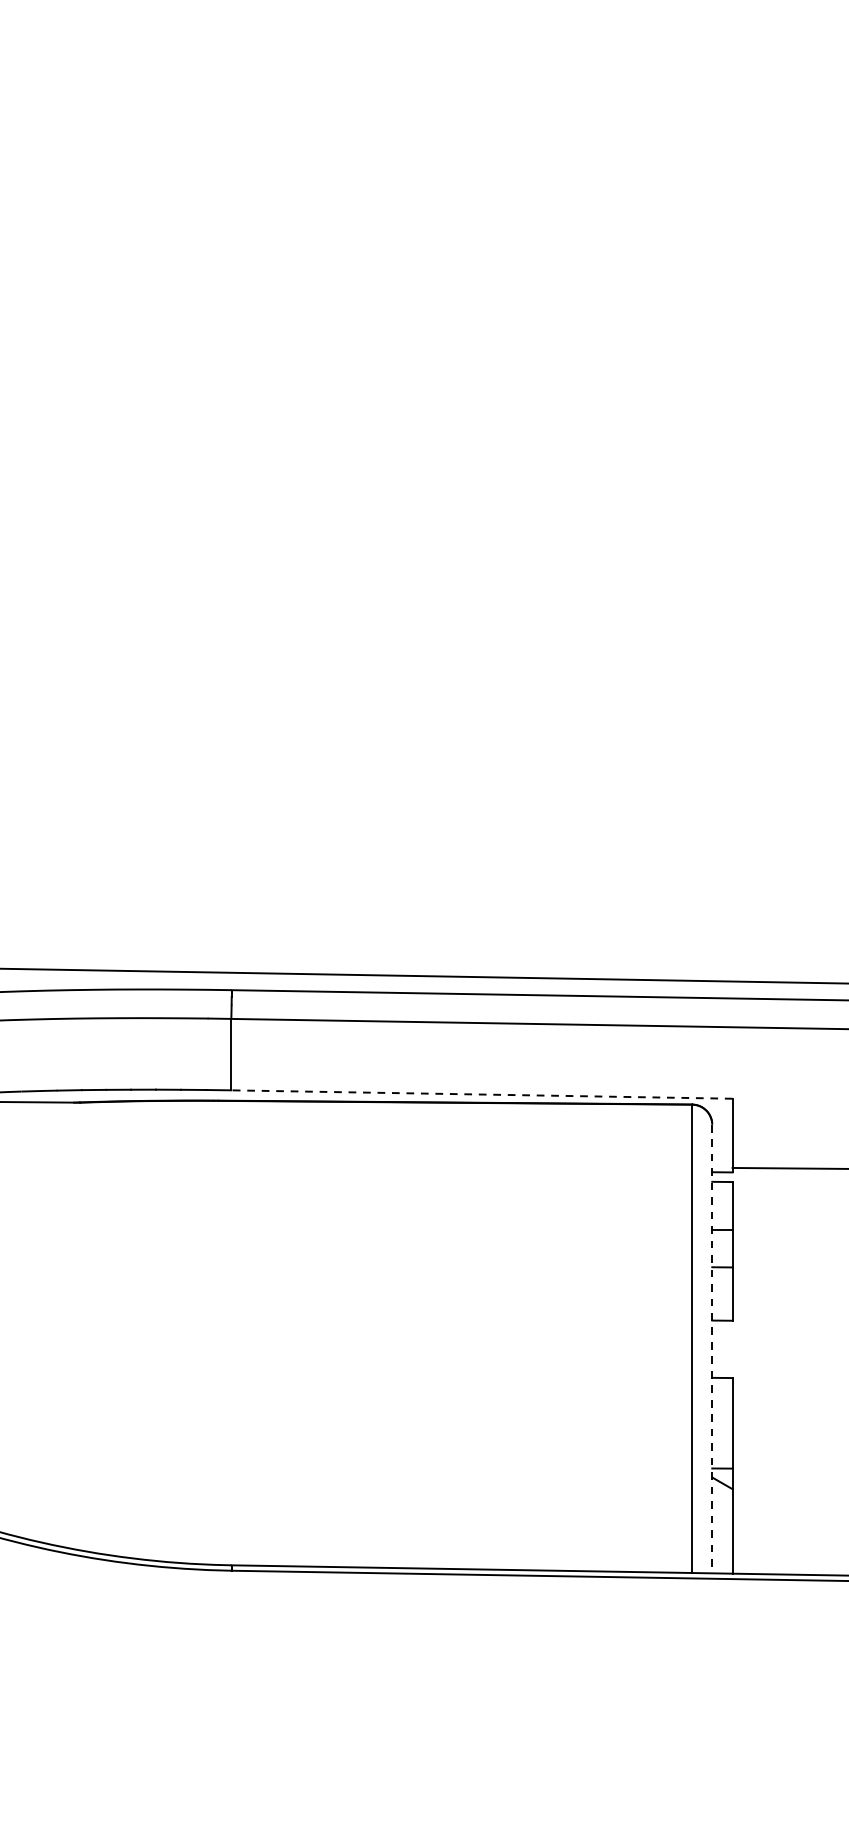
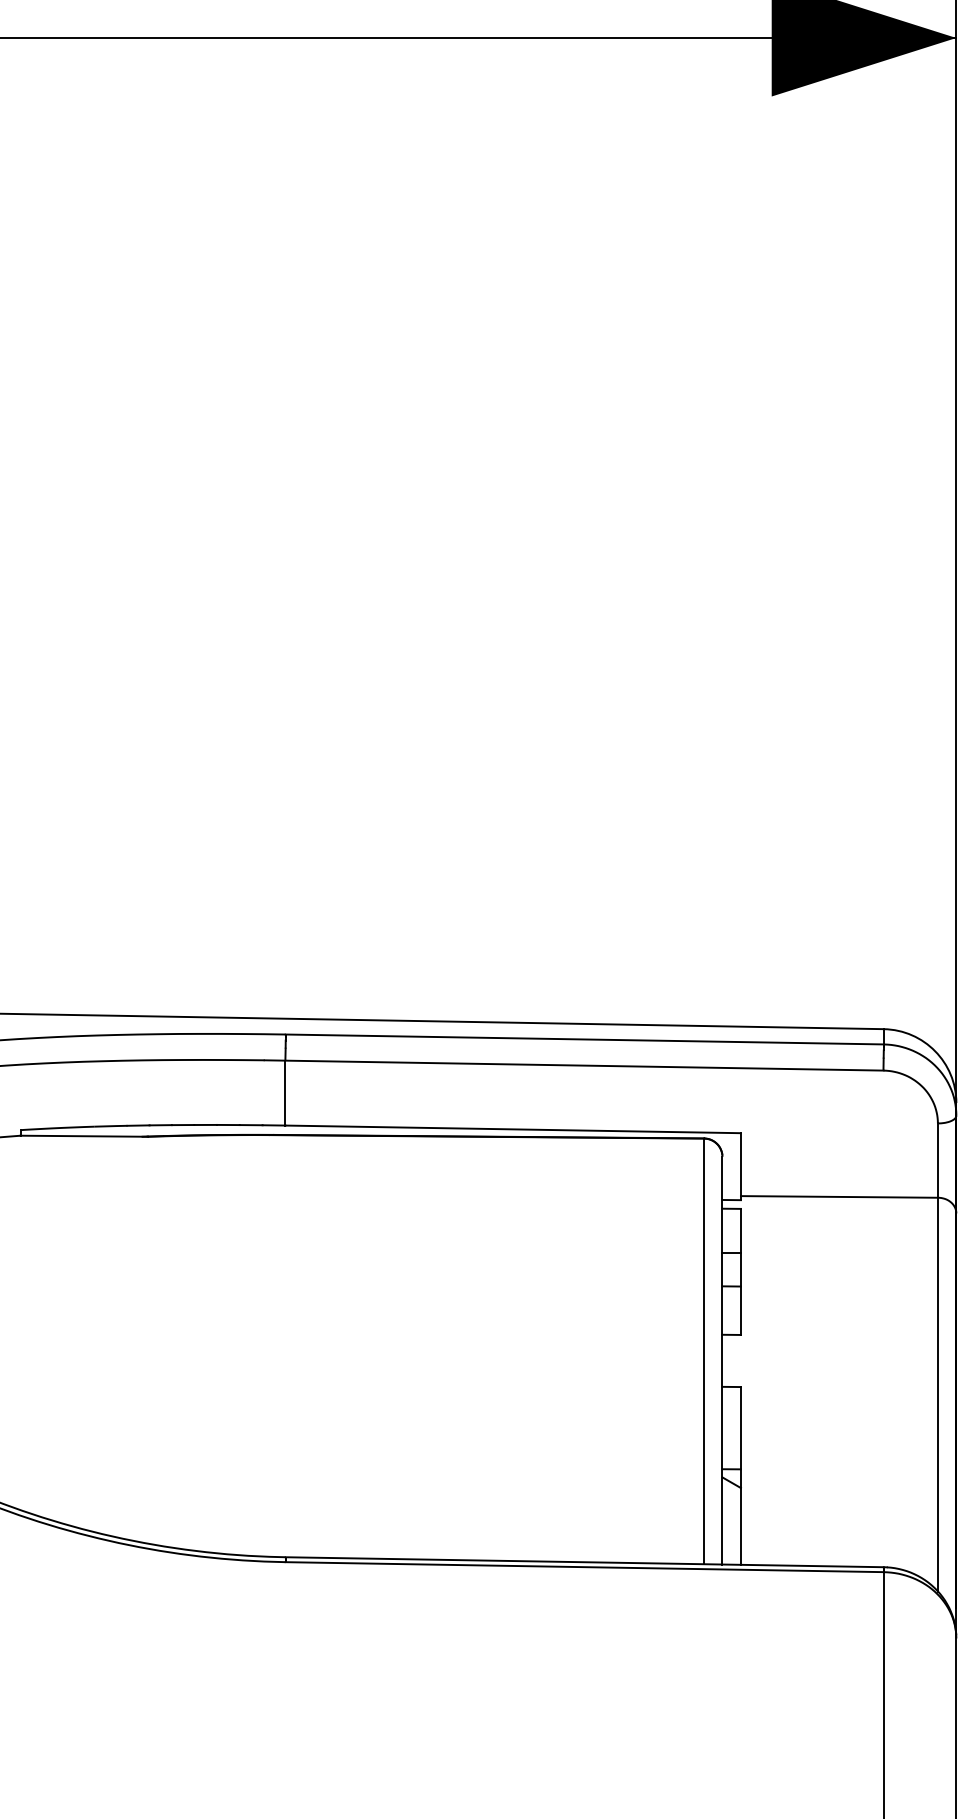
line: (482, 1094) -> (513, 1129), dashed -> solid
line: (712, 1348) -> (722, 1360), dashed -> solid

